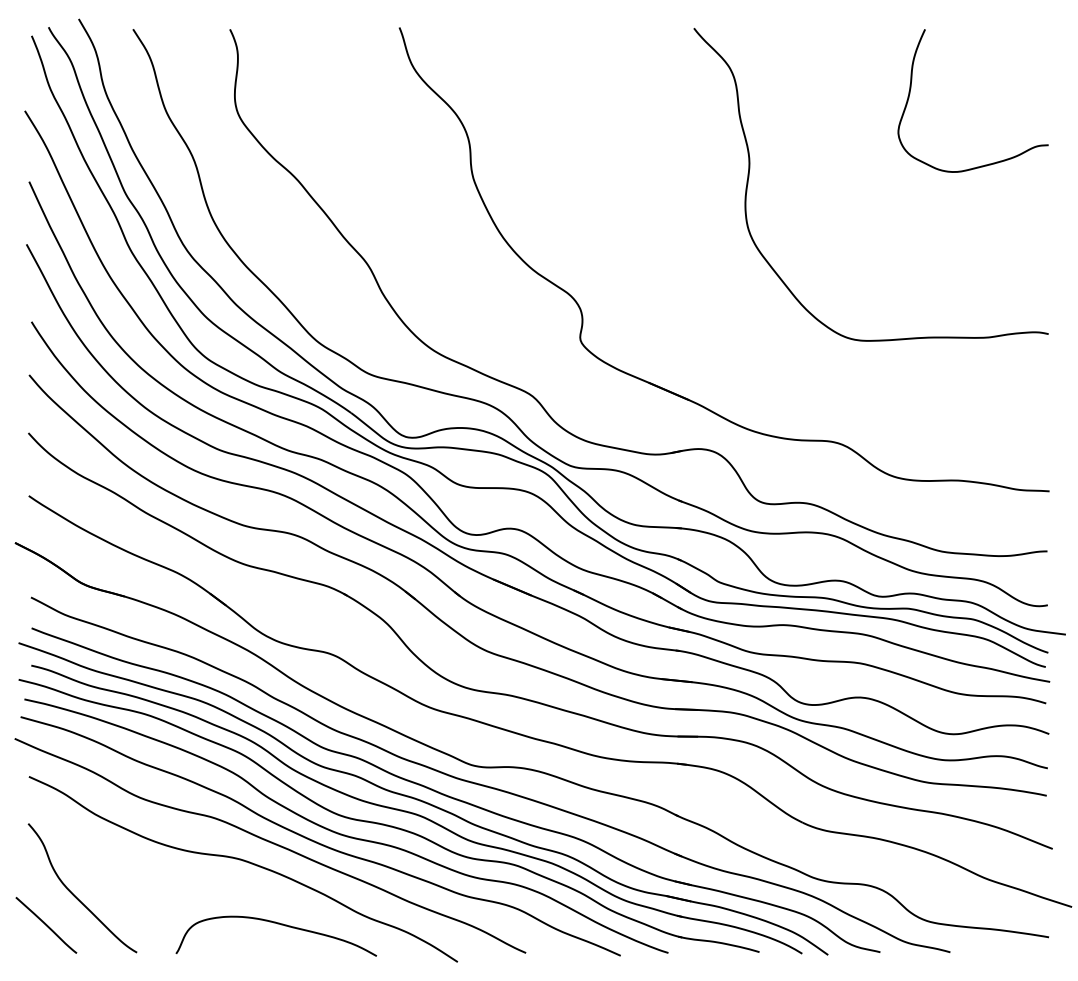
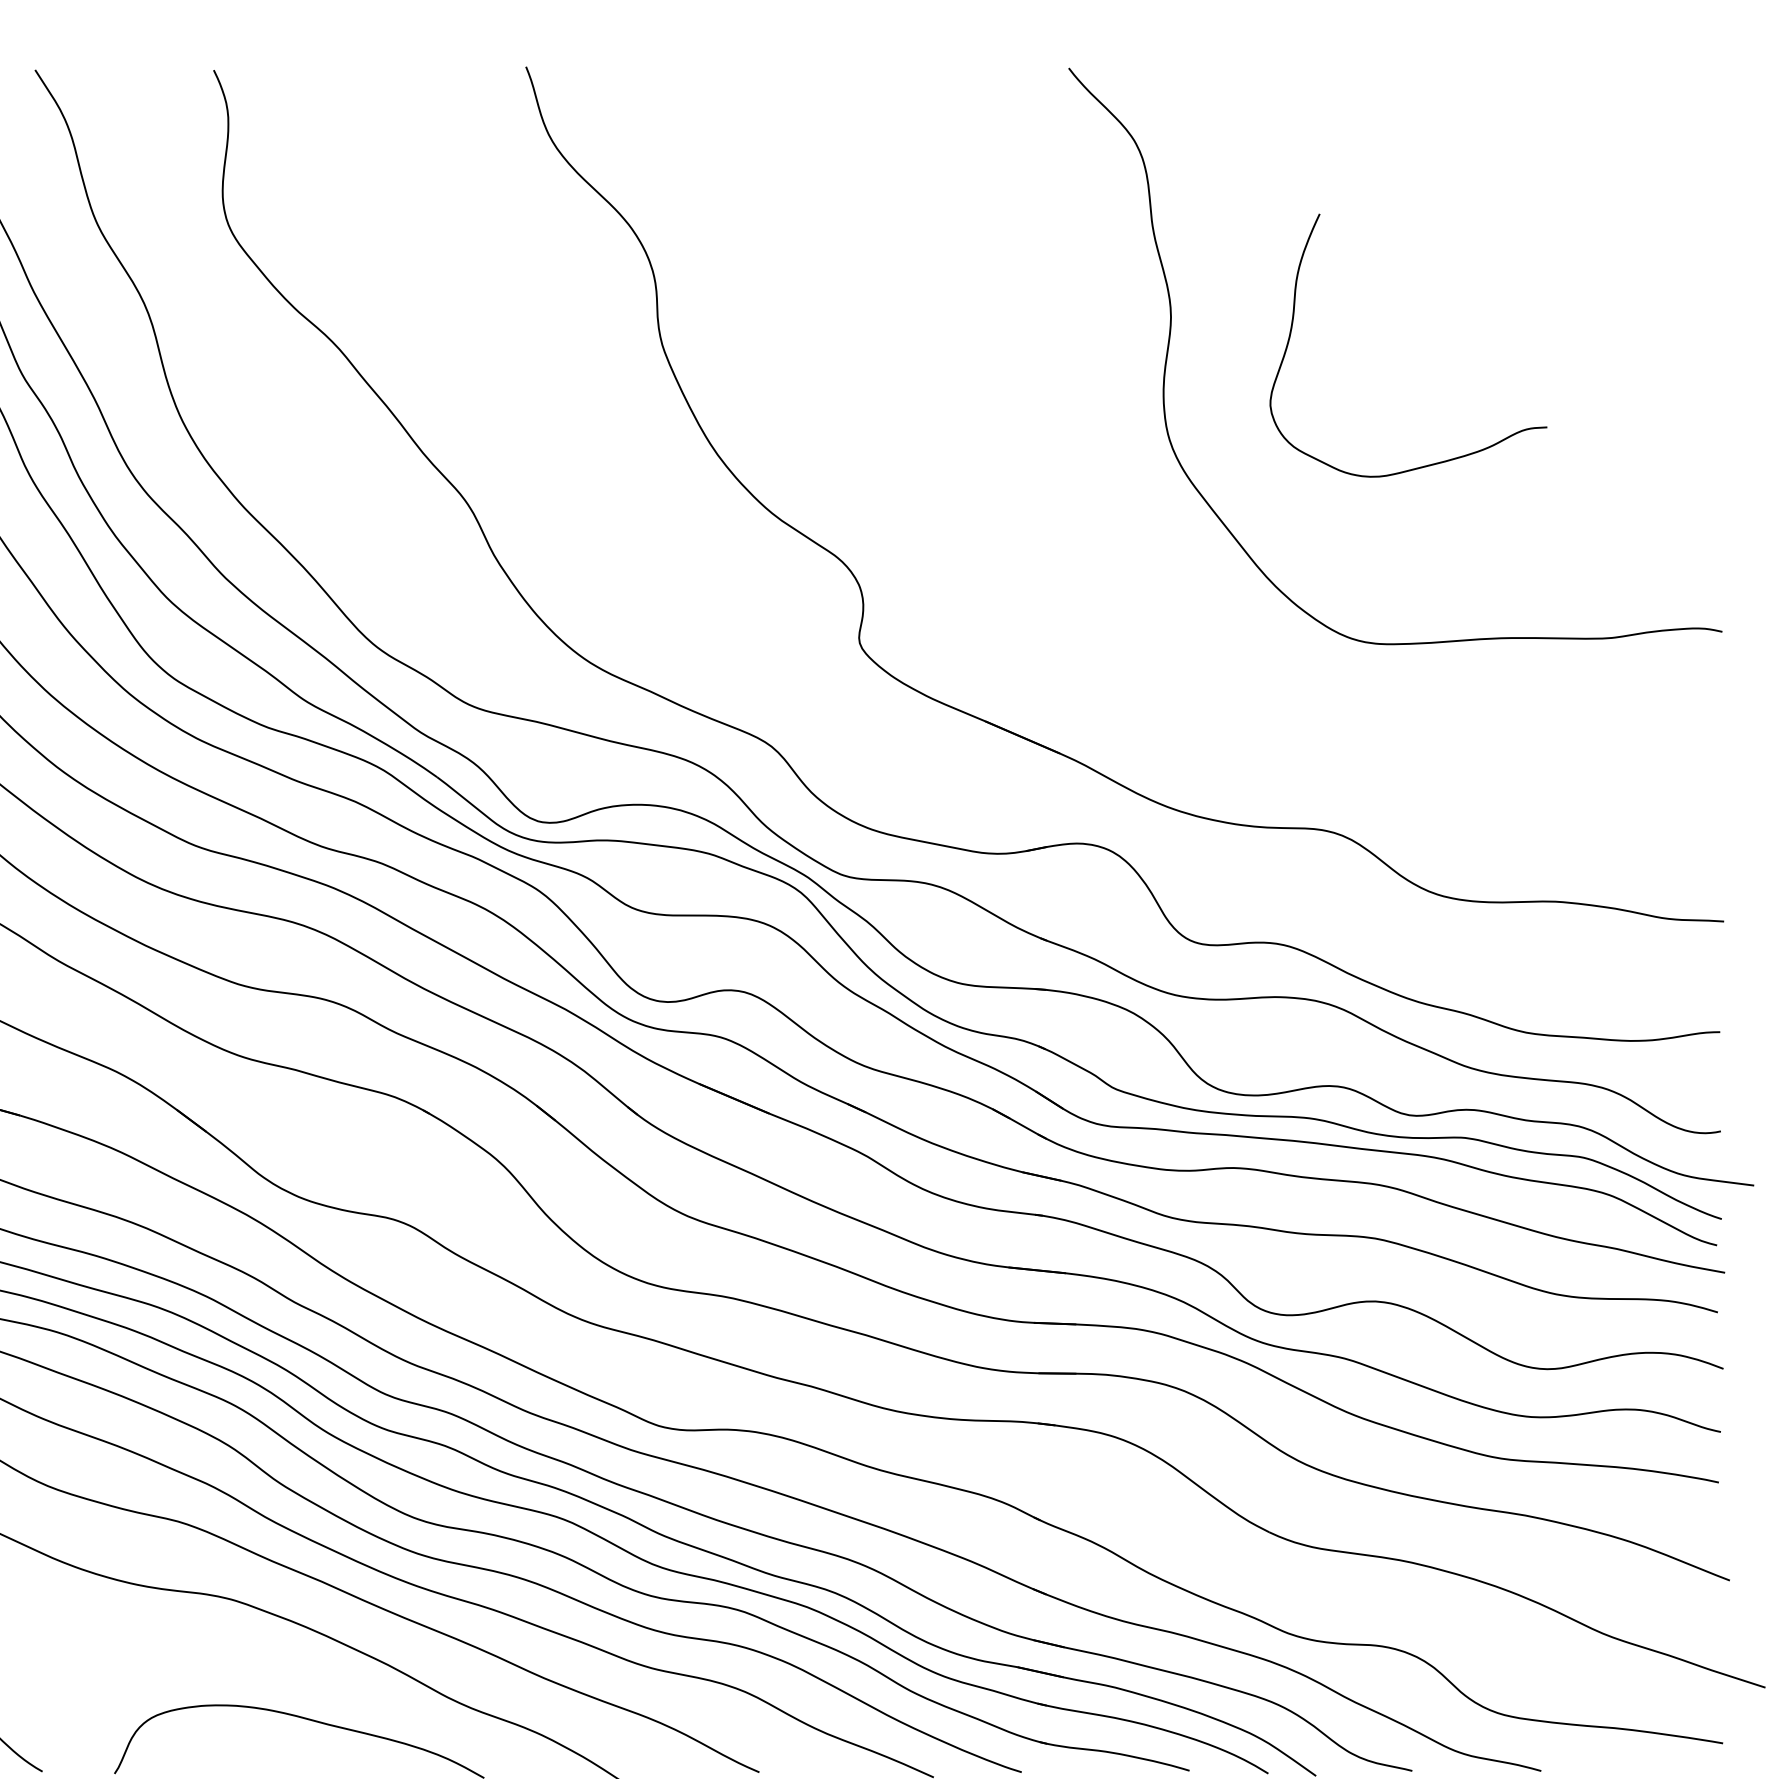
curve: (911, 88) -> (1294, 322), moved

